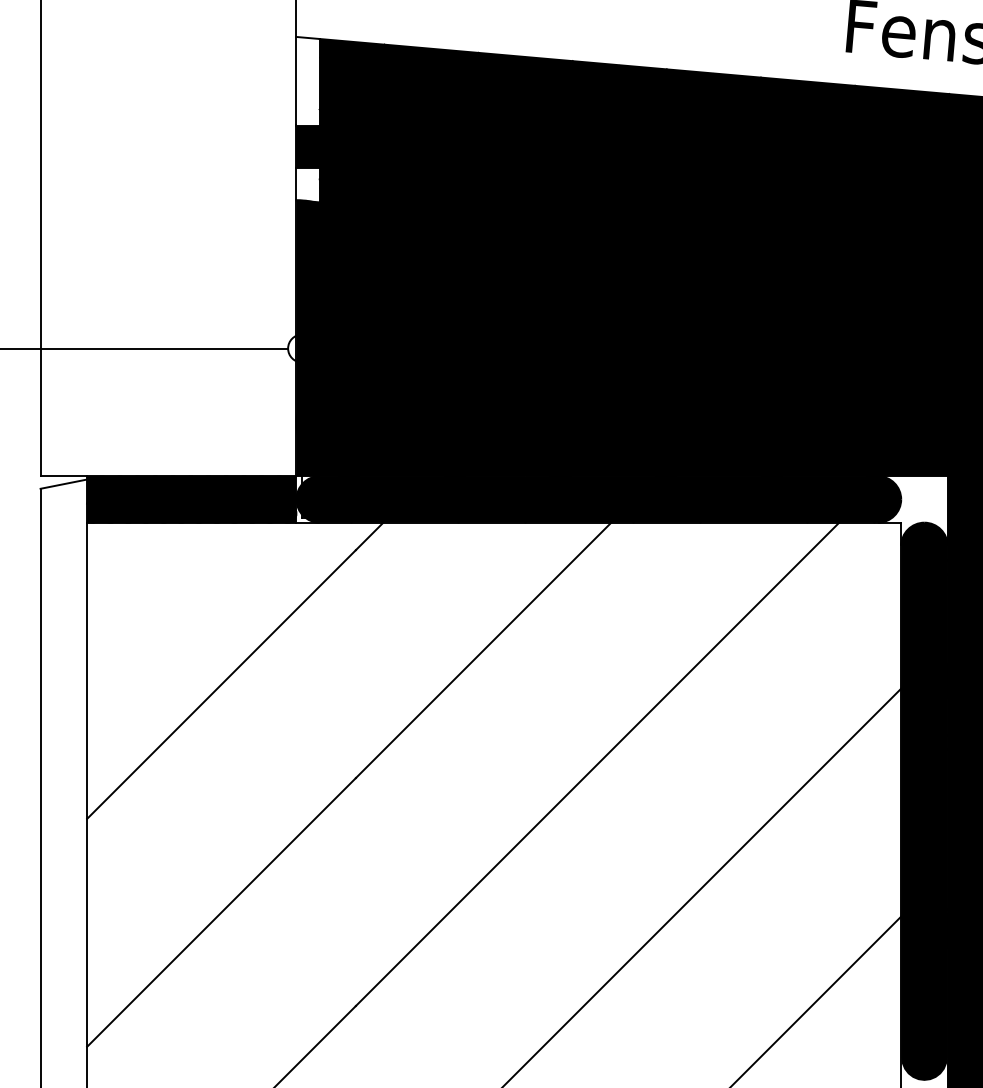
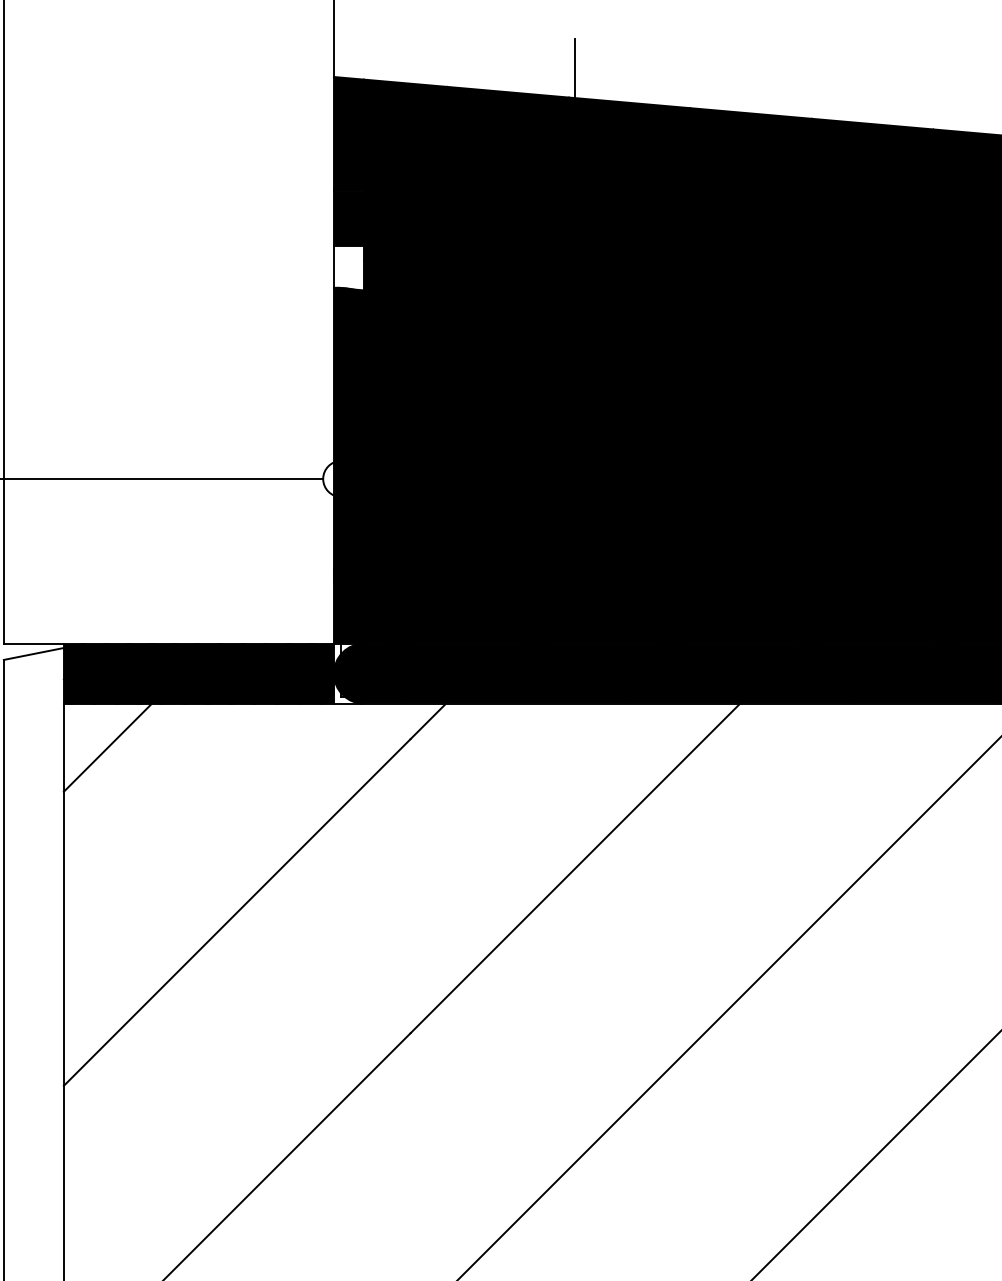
line: (483, 30) -> (575, 68), added
fill: (307, 80) -> (348, 133), added
line: (121, 556) -> (108, 747), added

